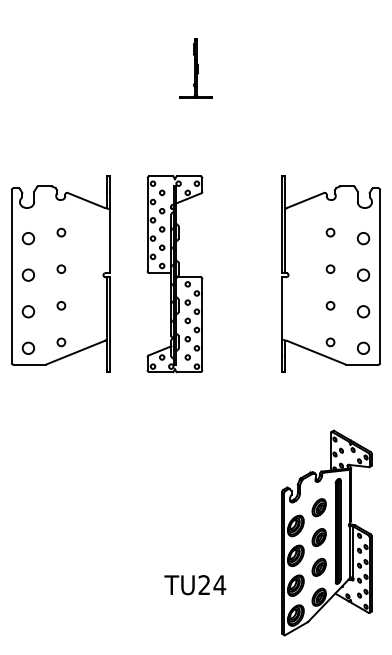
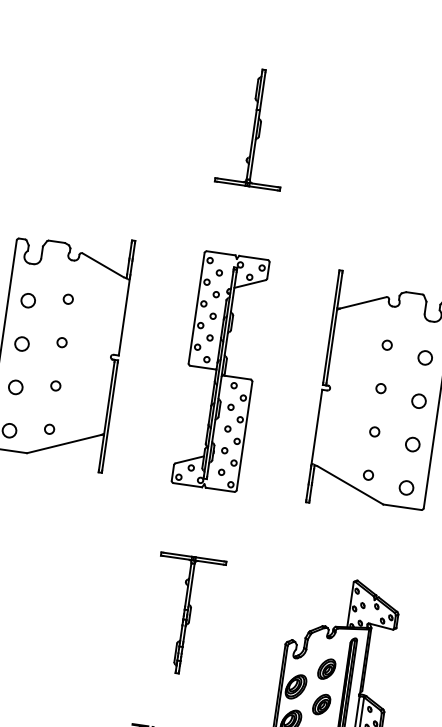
part: (195, 68) -> (255, 127), size x1.67
part: (174, 274) -> (220, 371), moved
part: (195, 479) -> (185, 614), added

